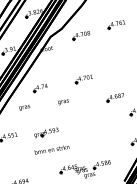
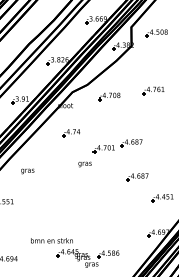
part: (105, 70) -> (131, 143), added
part: (40, 88) -> (71, 133), moved
text: (63, 102) -> (84, 164), moved
part: (46, 132) -> (48, 205), removed
text: (51, 149) -> (51, 240), moved

